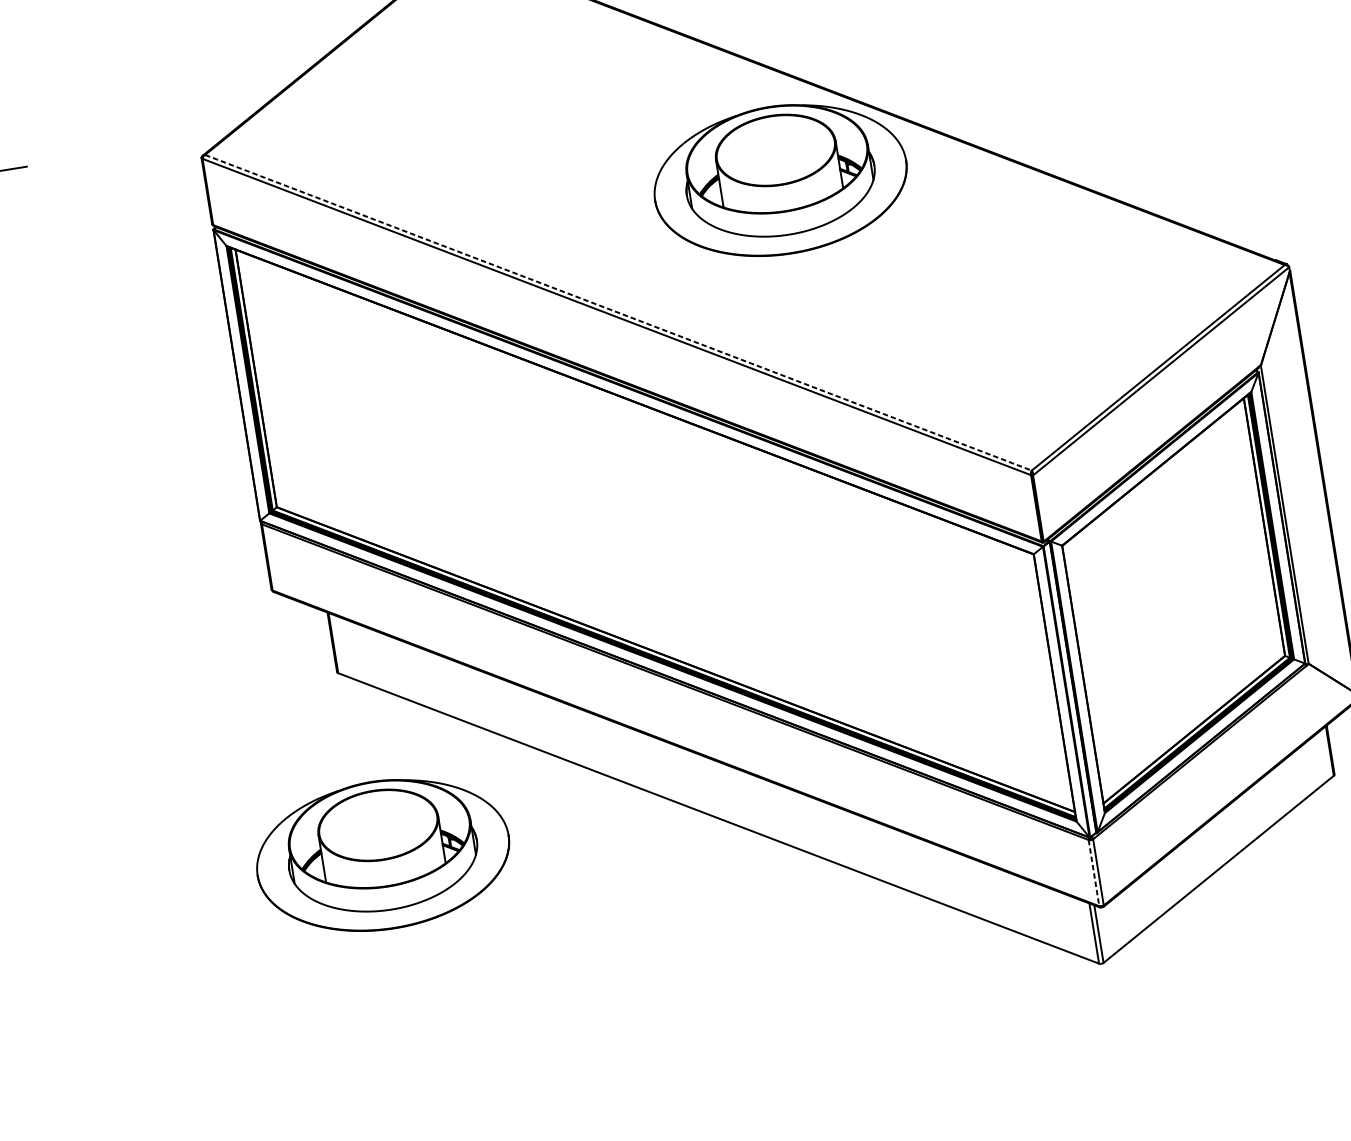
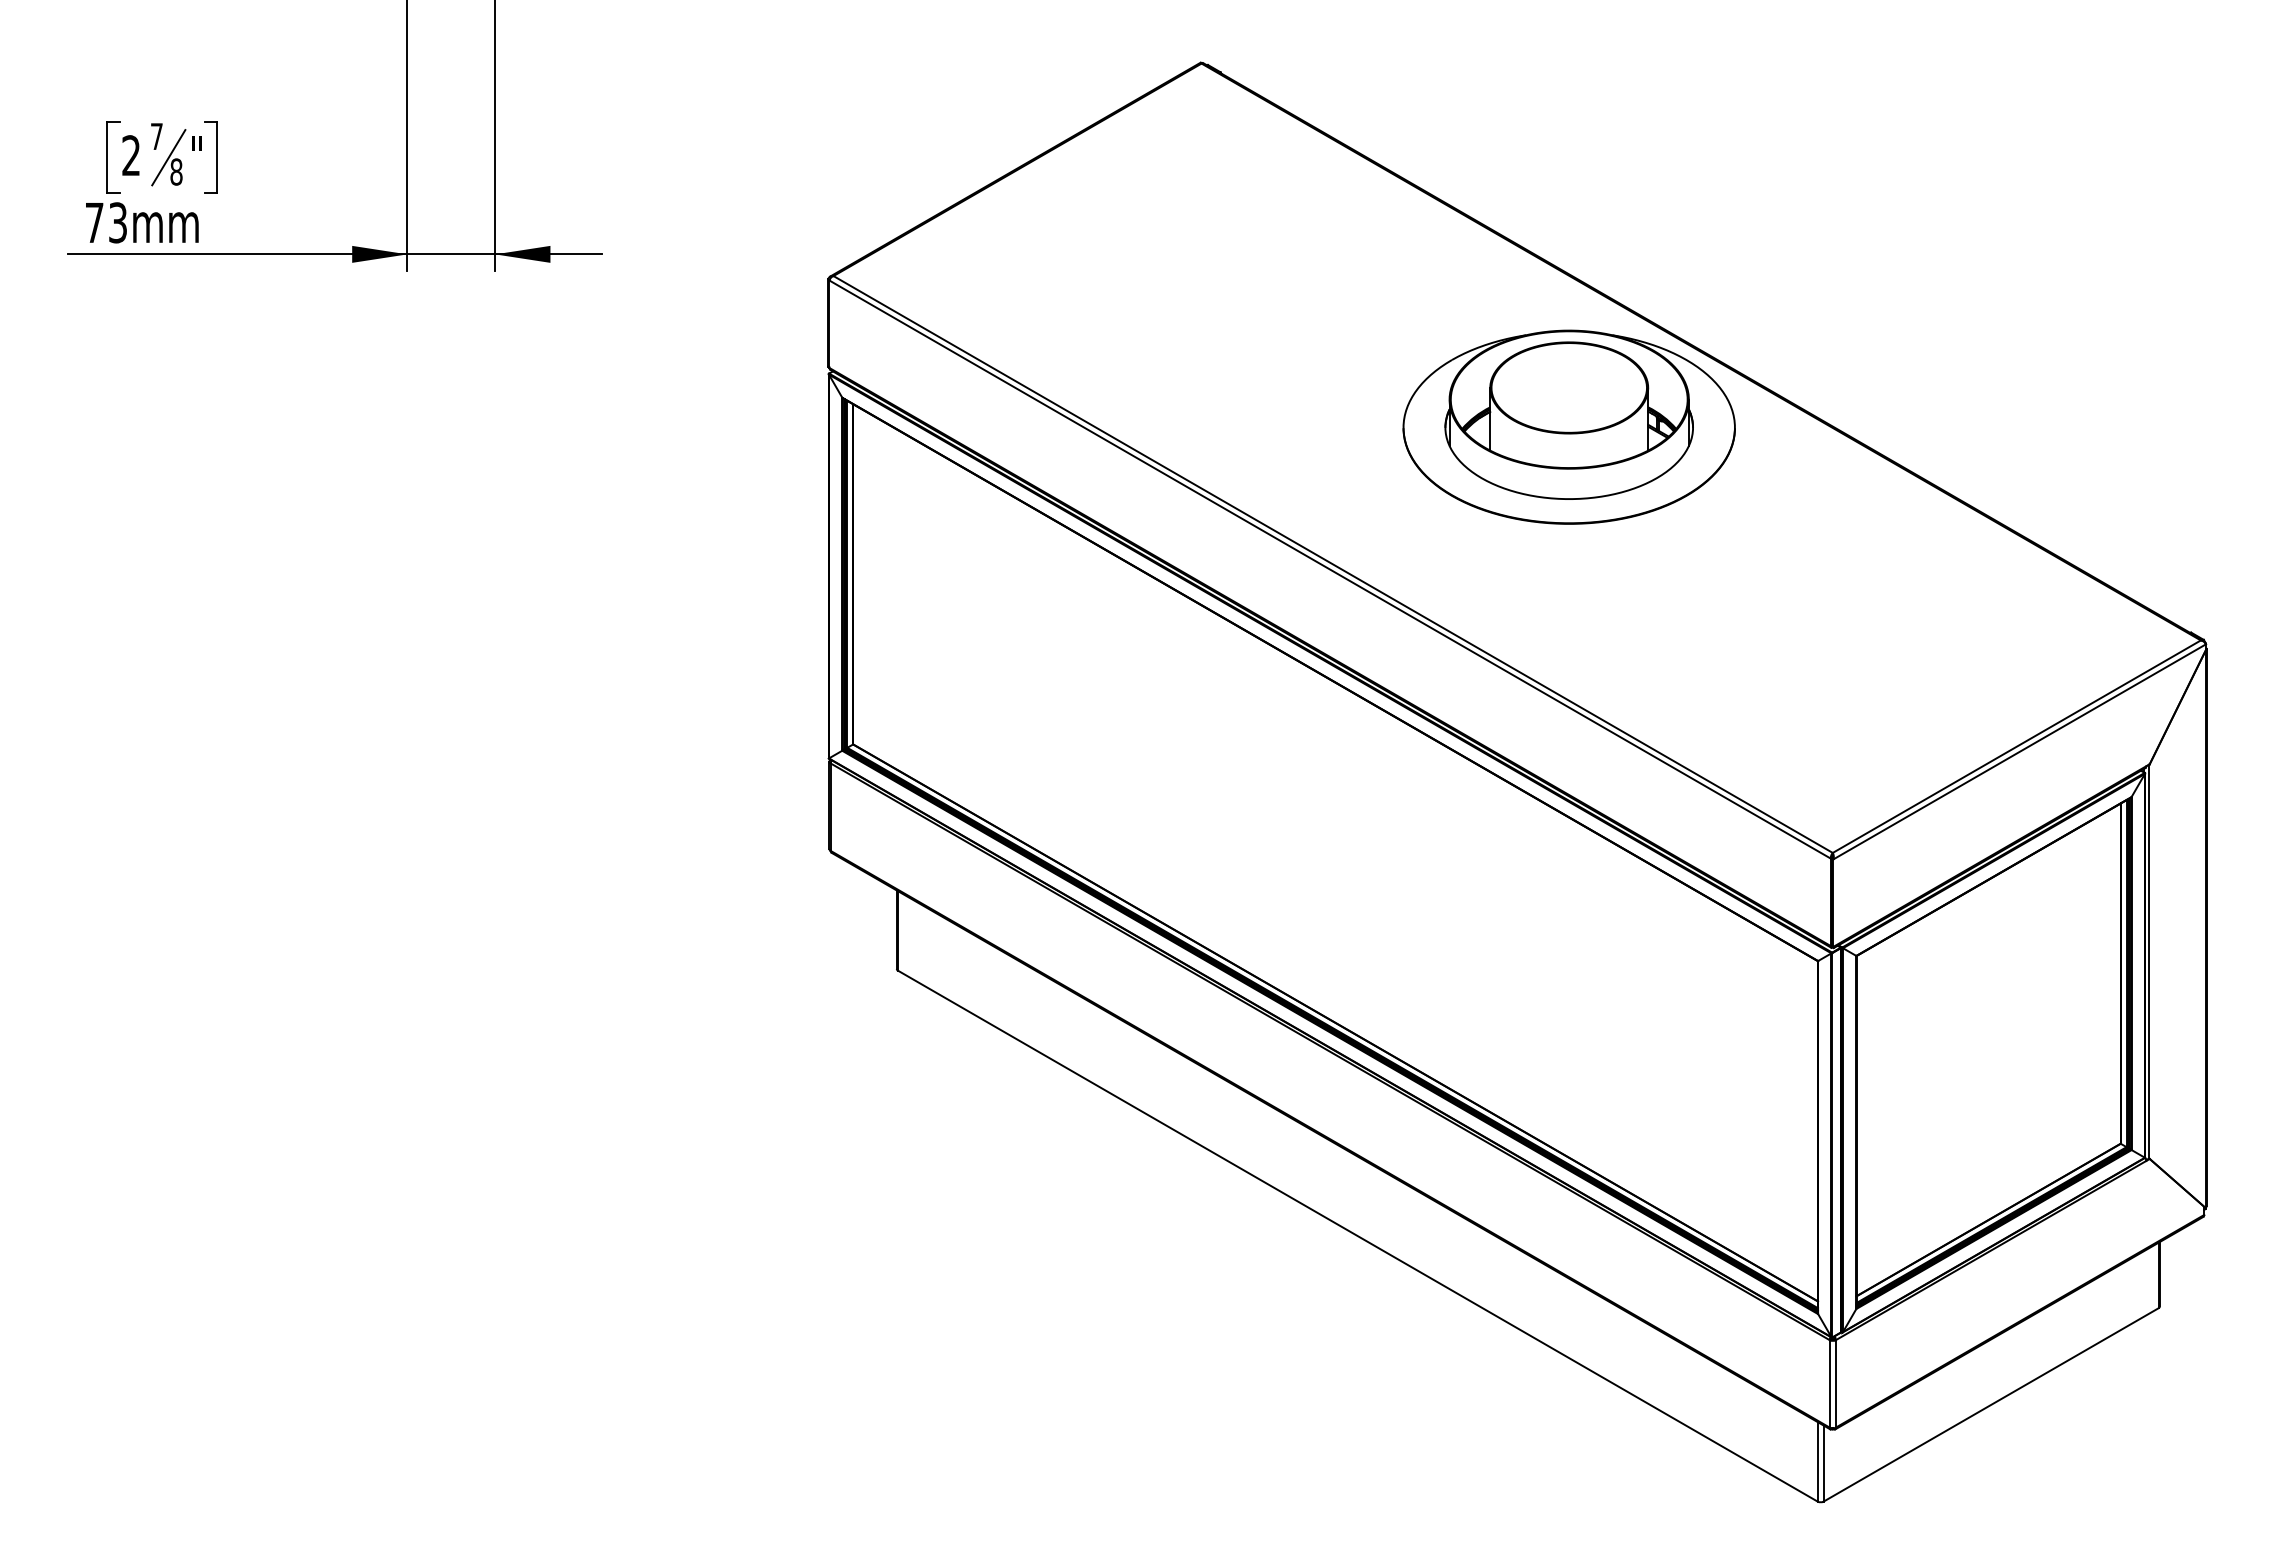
line: (618, 312) -> (1333, 564), dashed -> solid
part: (382, 854) -> (917, 1213), removed
line: (1093, 872) -> (1829, 1383), dashed -> solid

